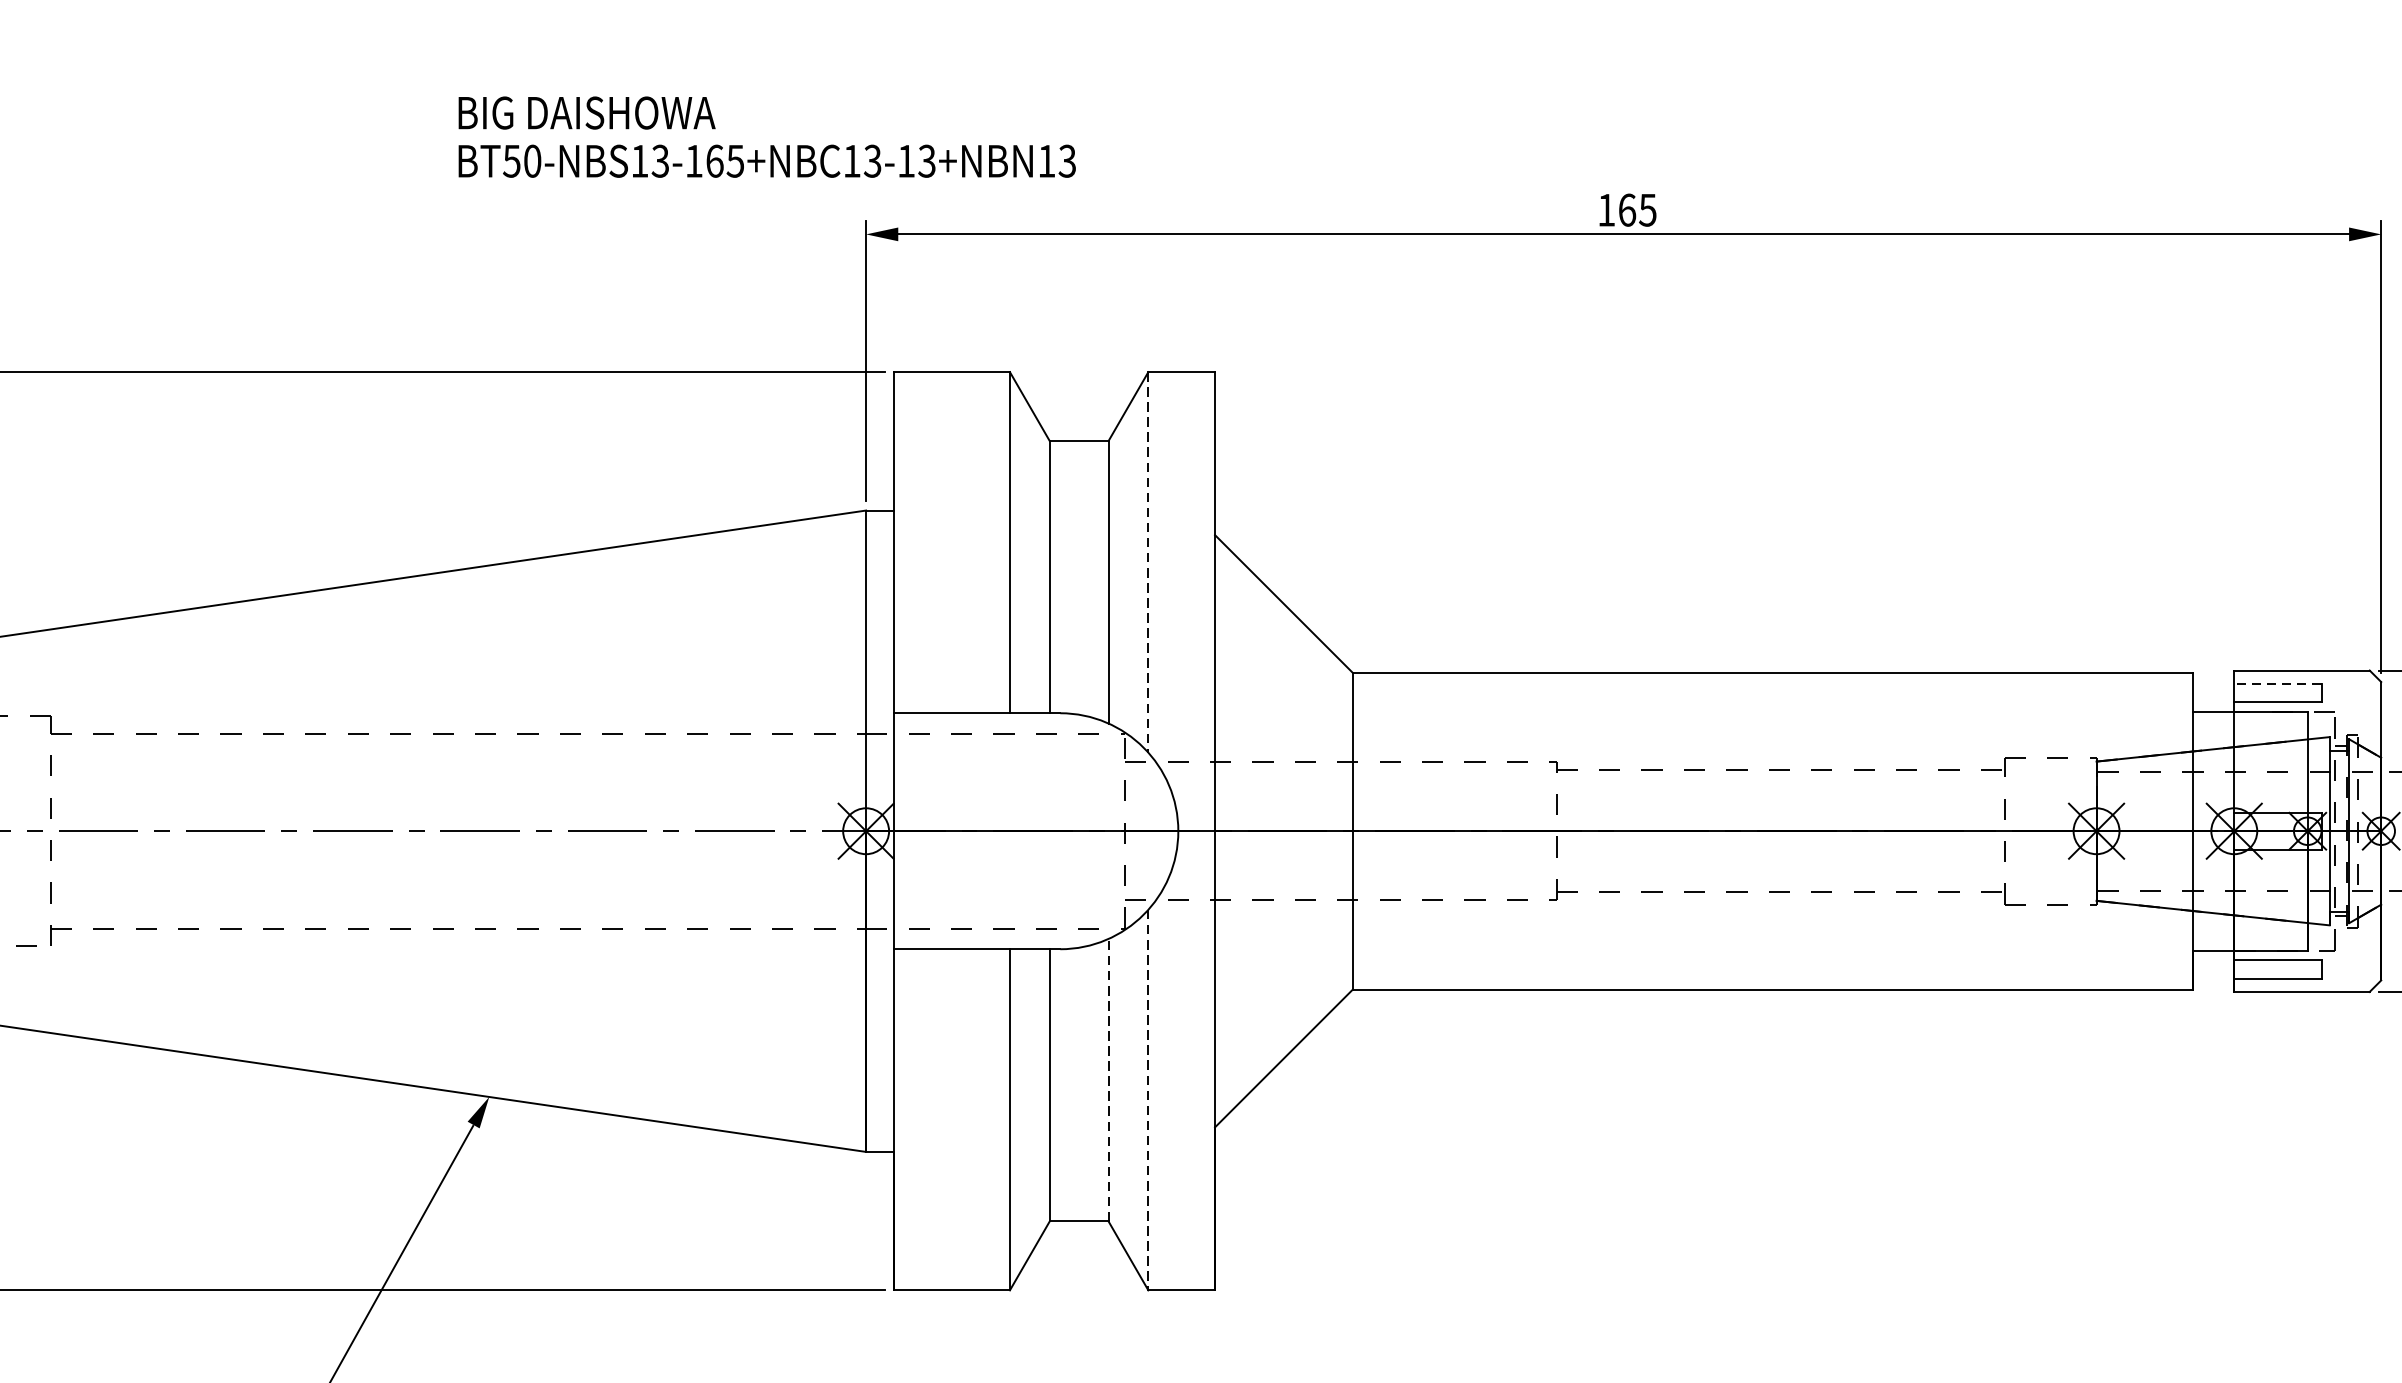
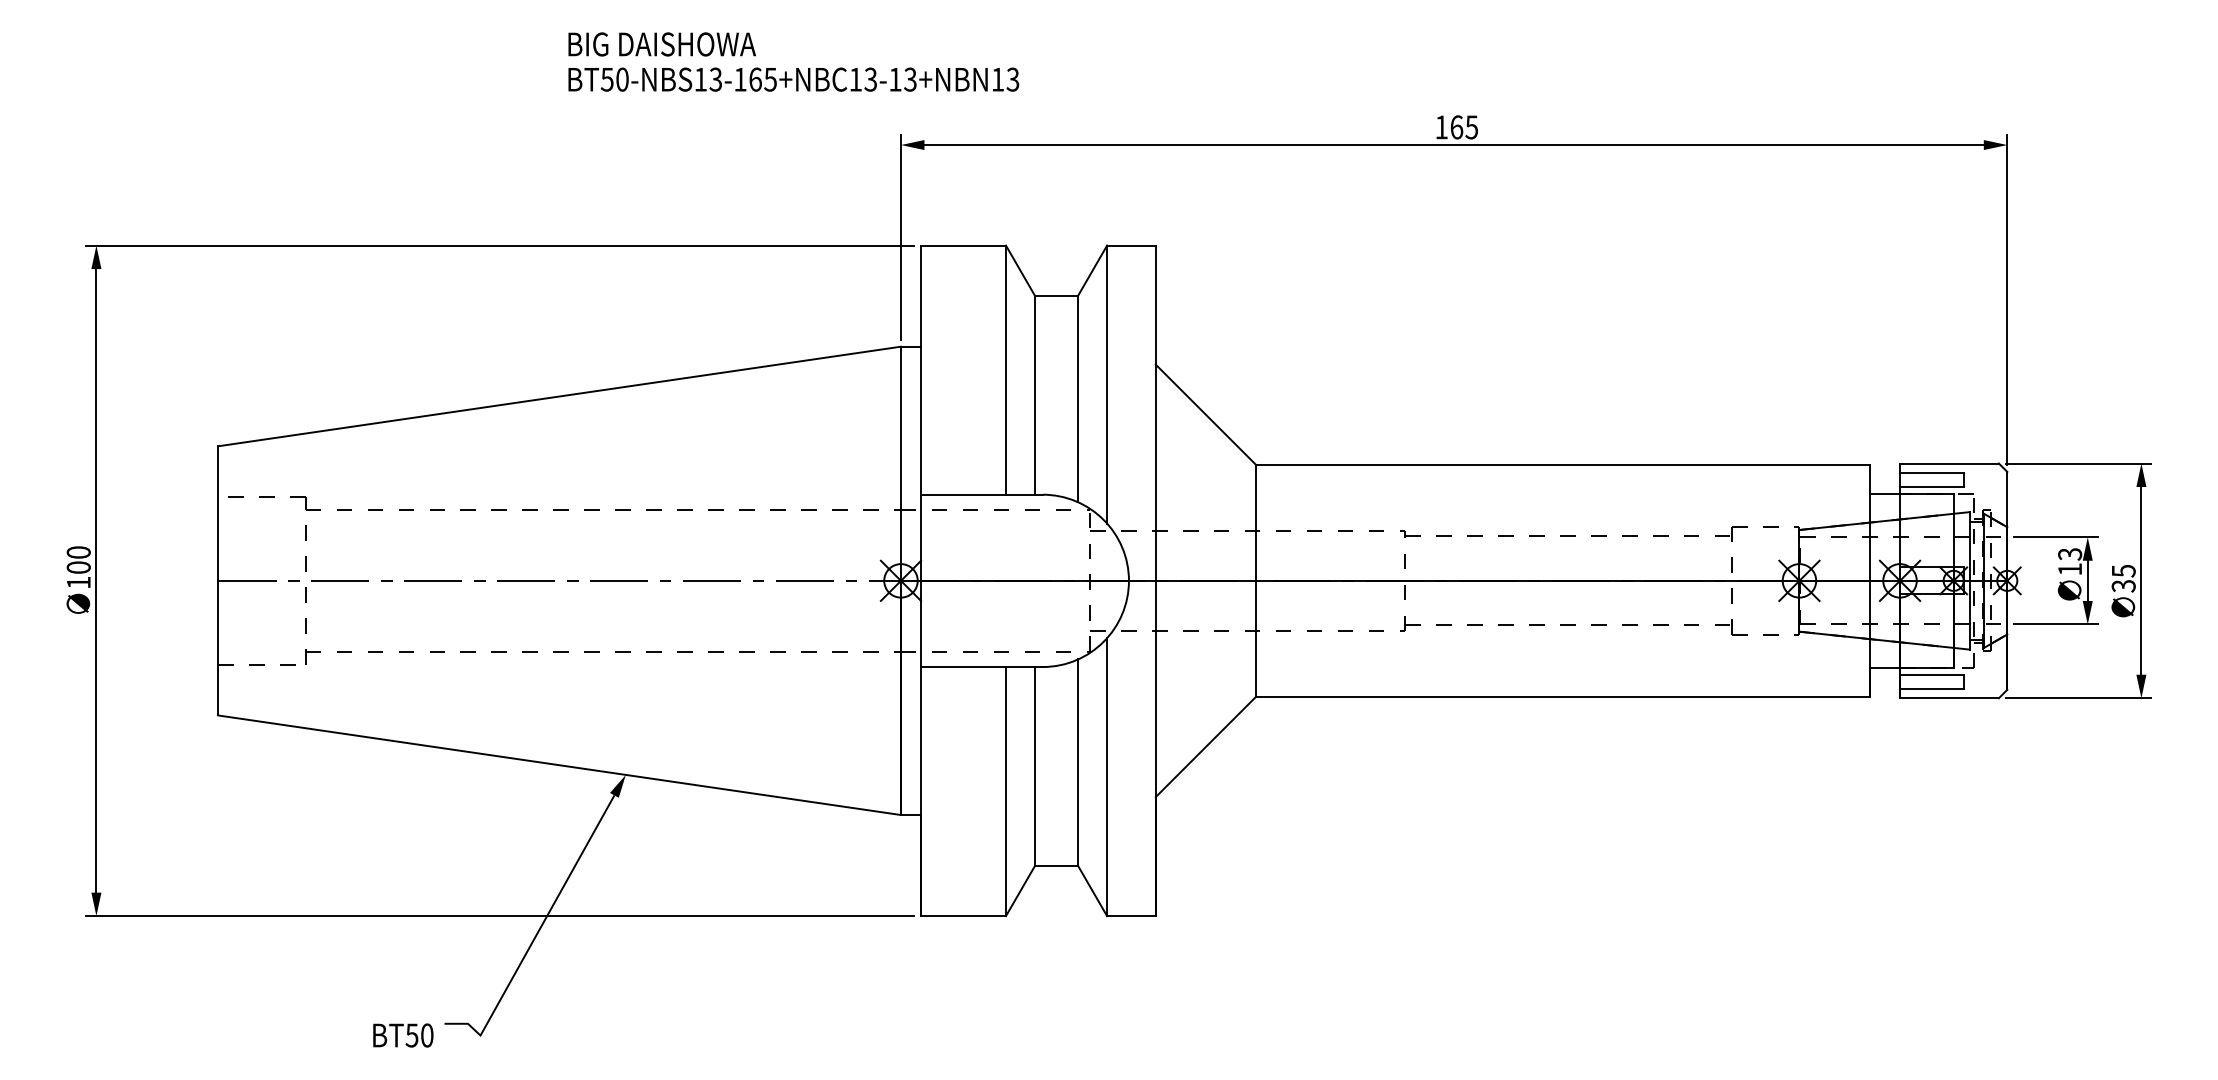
text: (766, 136) -> (793, 61), moved
line: (1148, 562) -> (1107, 384), dashed -> solid
line: (2277, 684) -> (1931, 473), dashed -> solid
line: (1109, 1079) -> (1078, 762), dashed -> solid
line: (1148, 1100) -> (1107, 777), dashed -> solid

